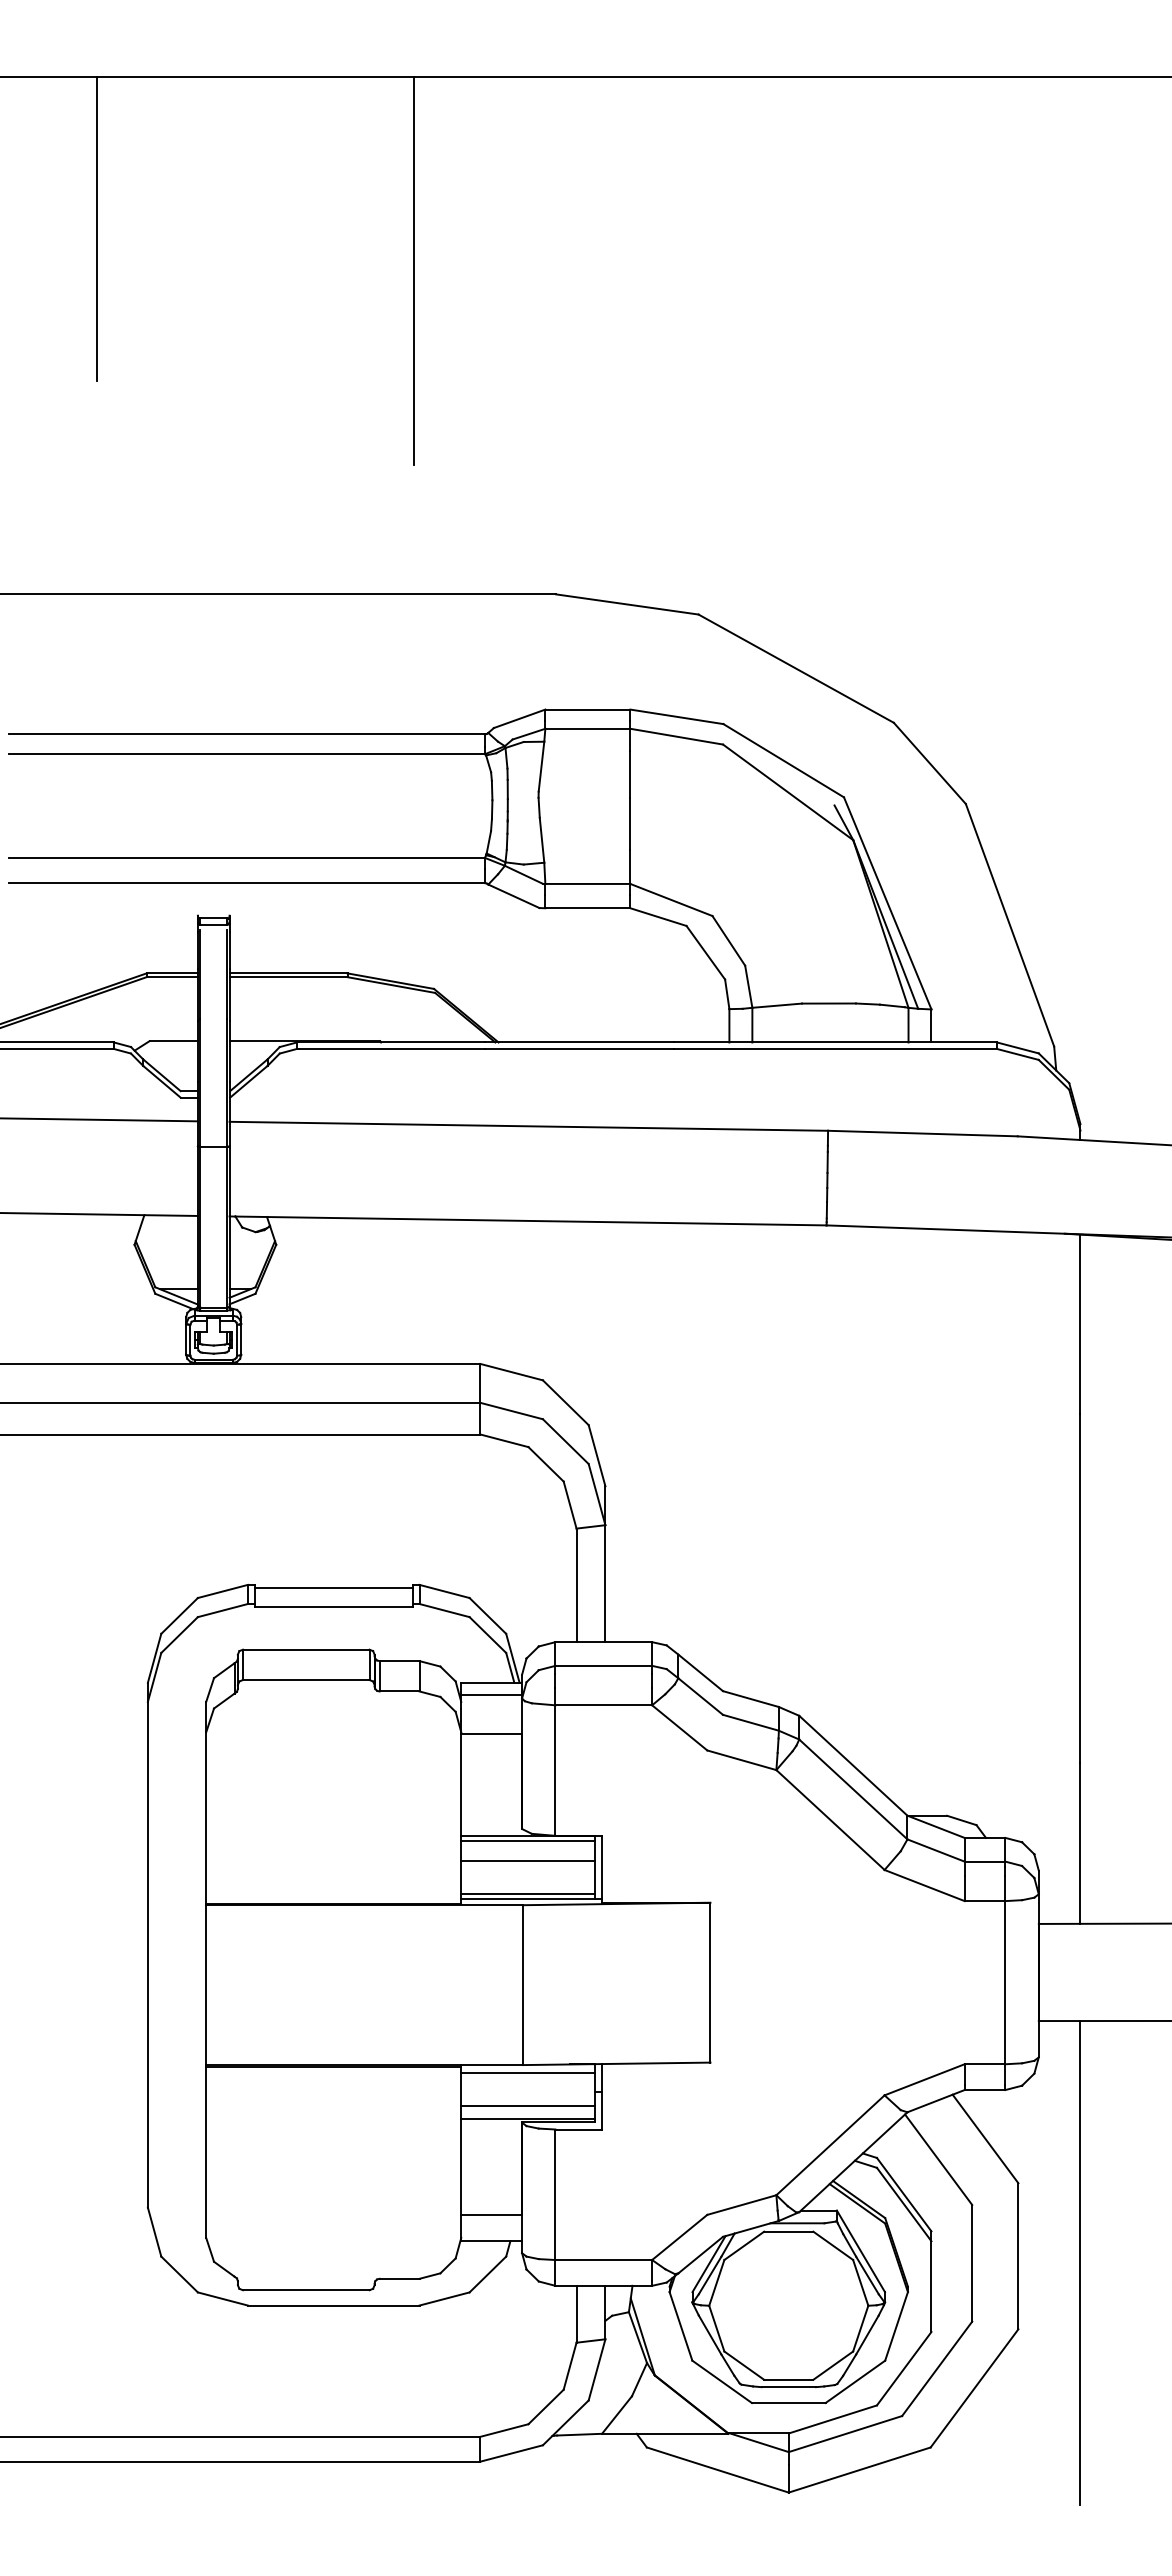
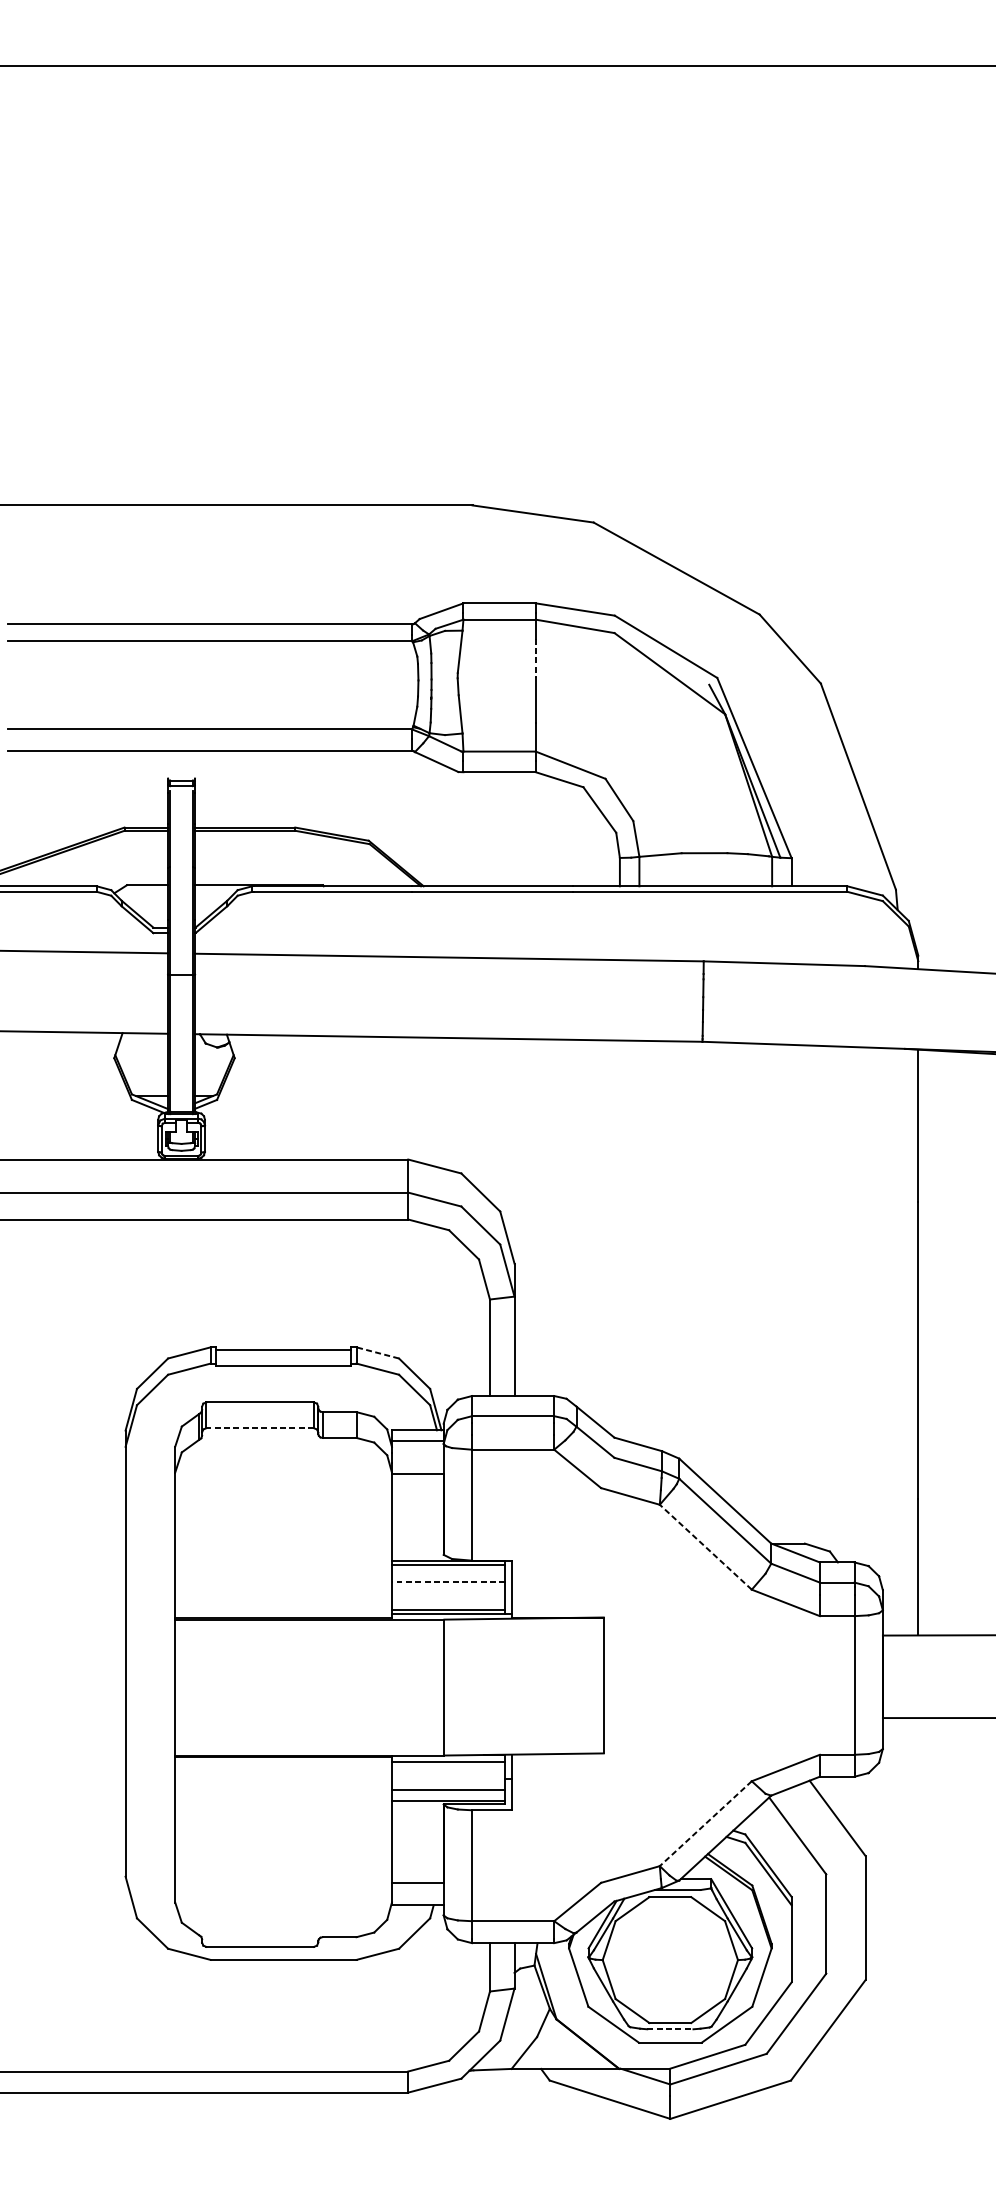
line: (96, 229) -> (81, 195), removed
line: (414, 271) -> (352, 230), removed
line: (630, 774) -> (535, 658), solid -> dashed
line: (444, 1591) -> (377, 1352), solid -> dashed
line: (305, 1680) -> (259, 1428), solid -> dashed
line: (830, 1820) -> (705, 1547), solid -> dashed
line: (527, 1861) -> (448, 1582), solid -> dashed
line: (830, 2145) -> (705, 1823), solid -> dashed
line: (1080, 2262) -> (918, 1923), removed
line: (789, 2387) -> (670, 2029), solid -> dashed

